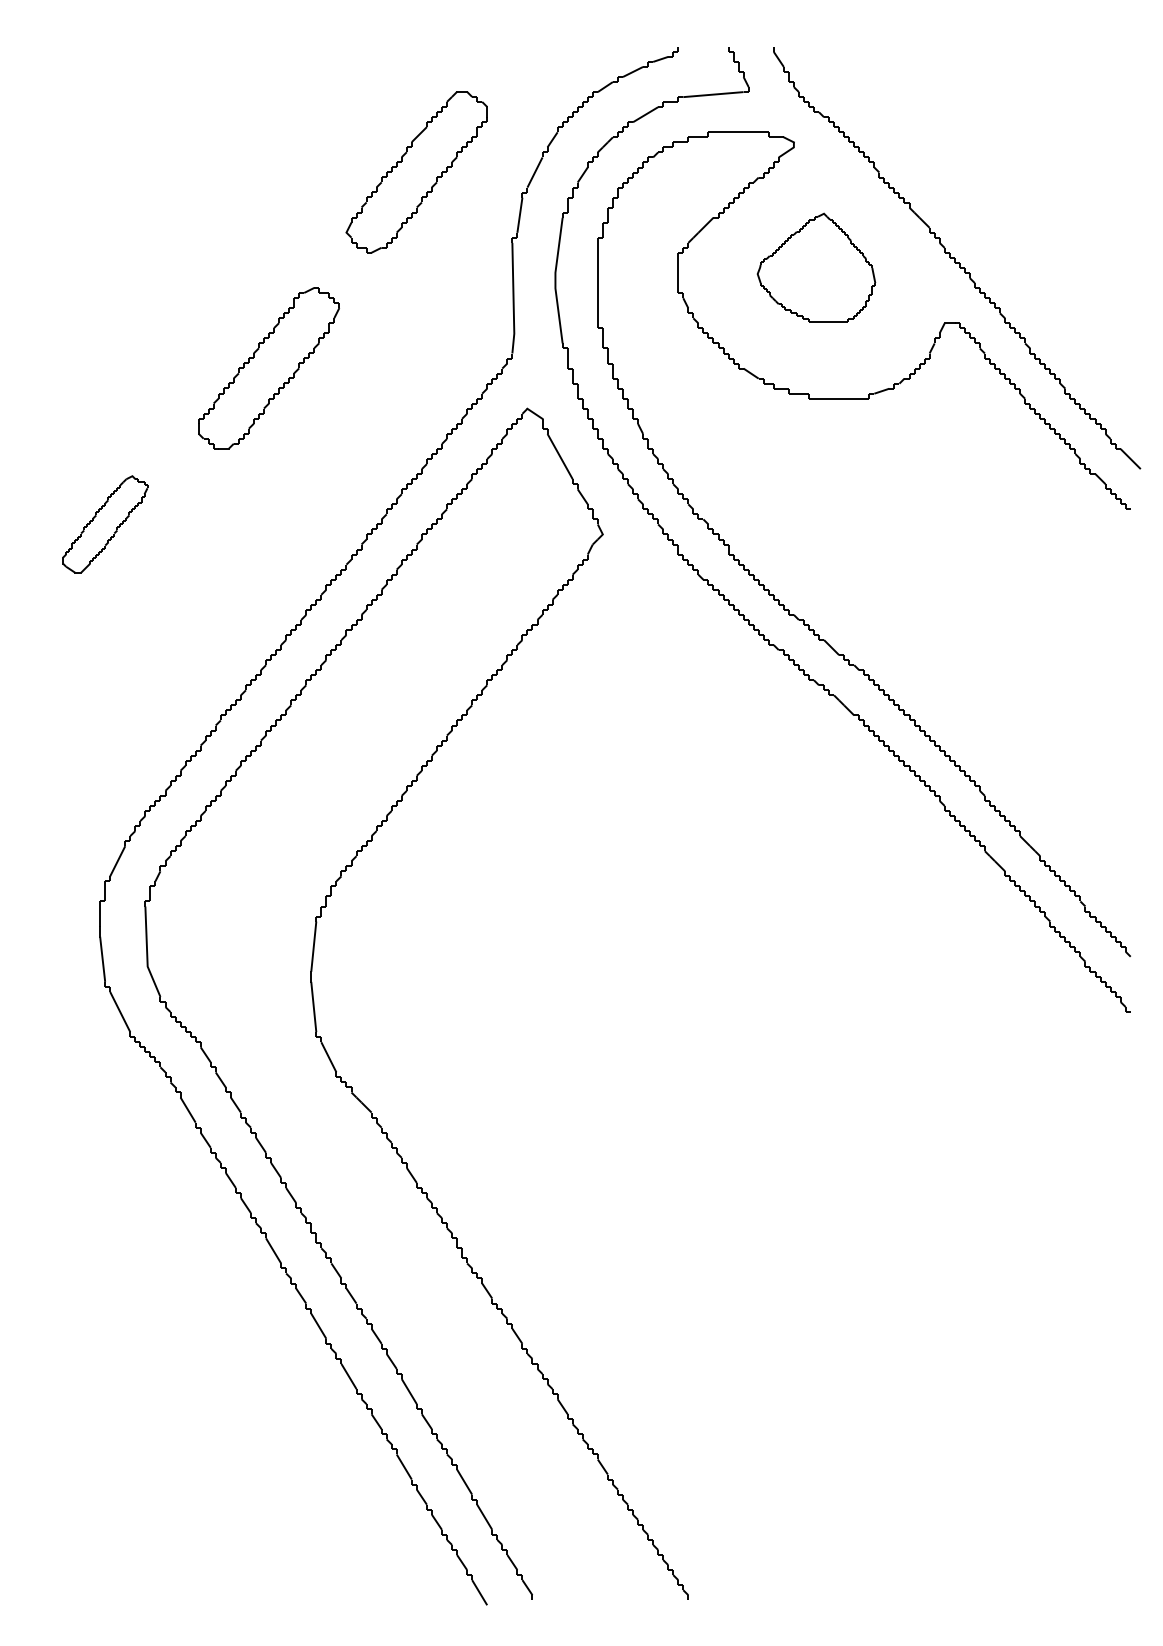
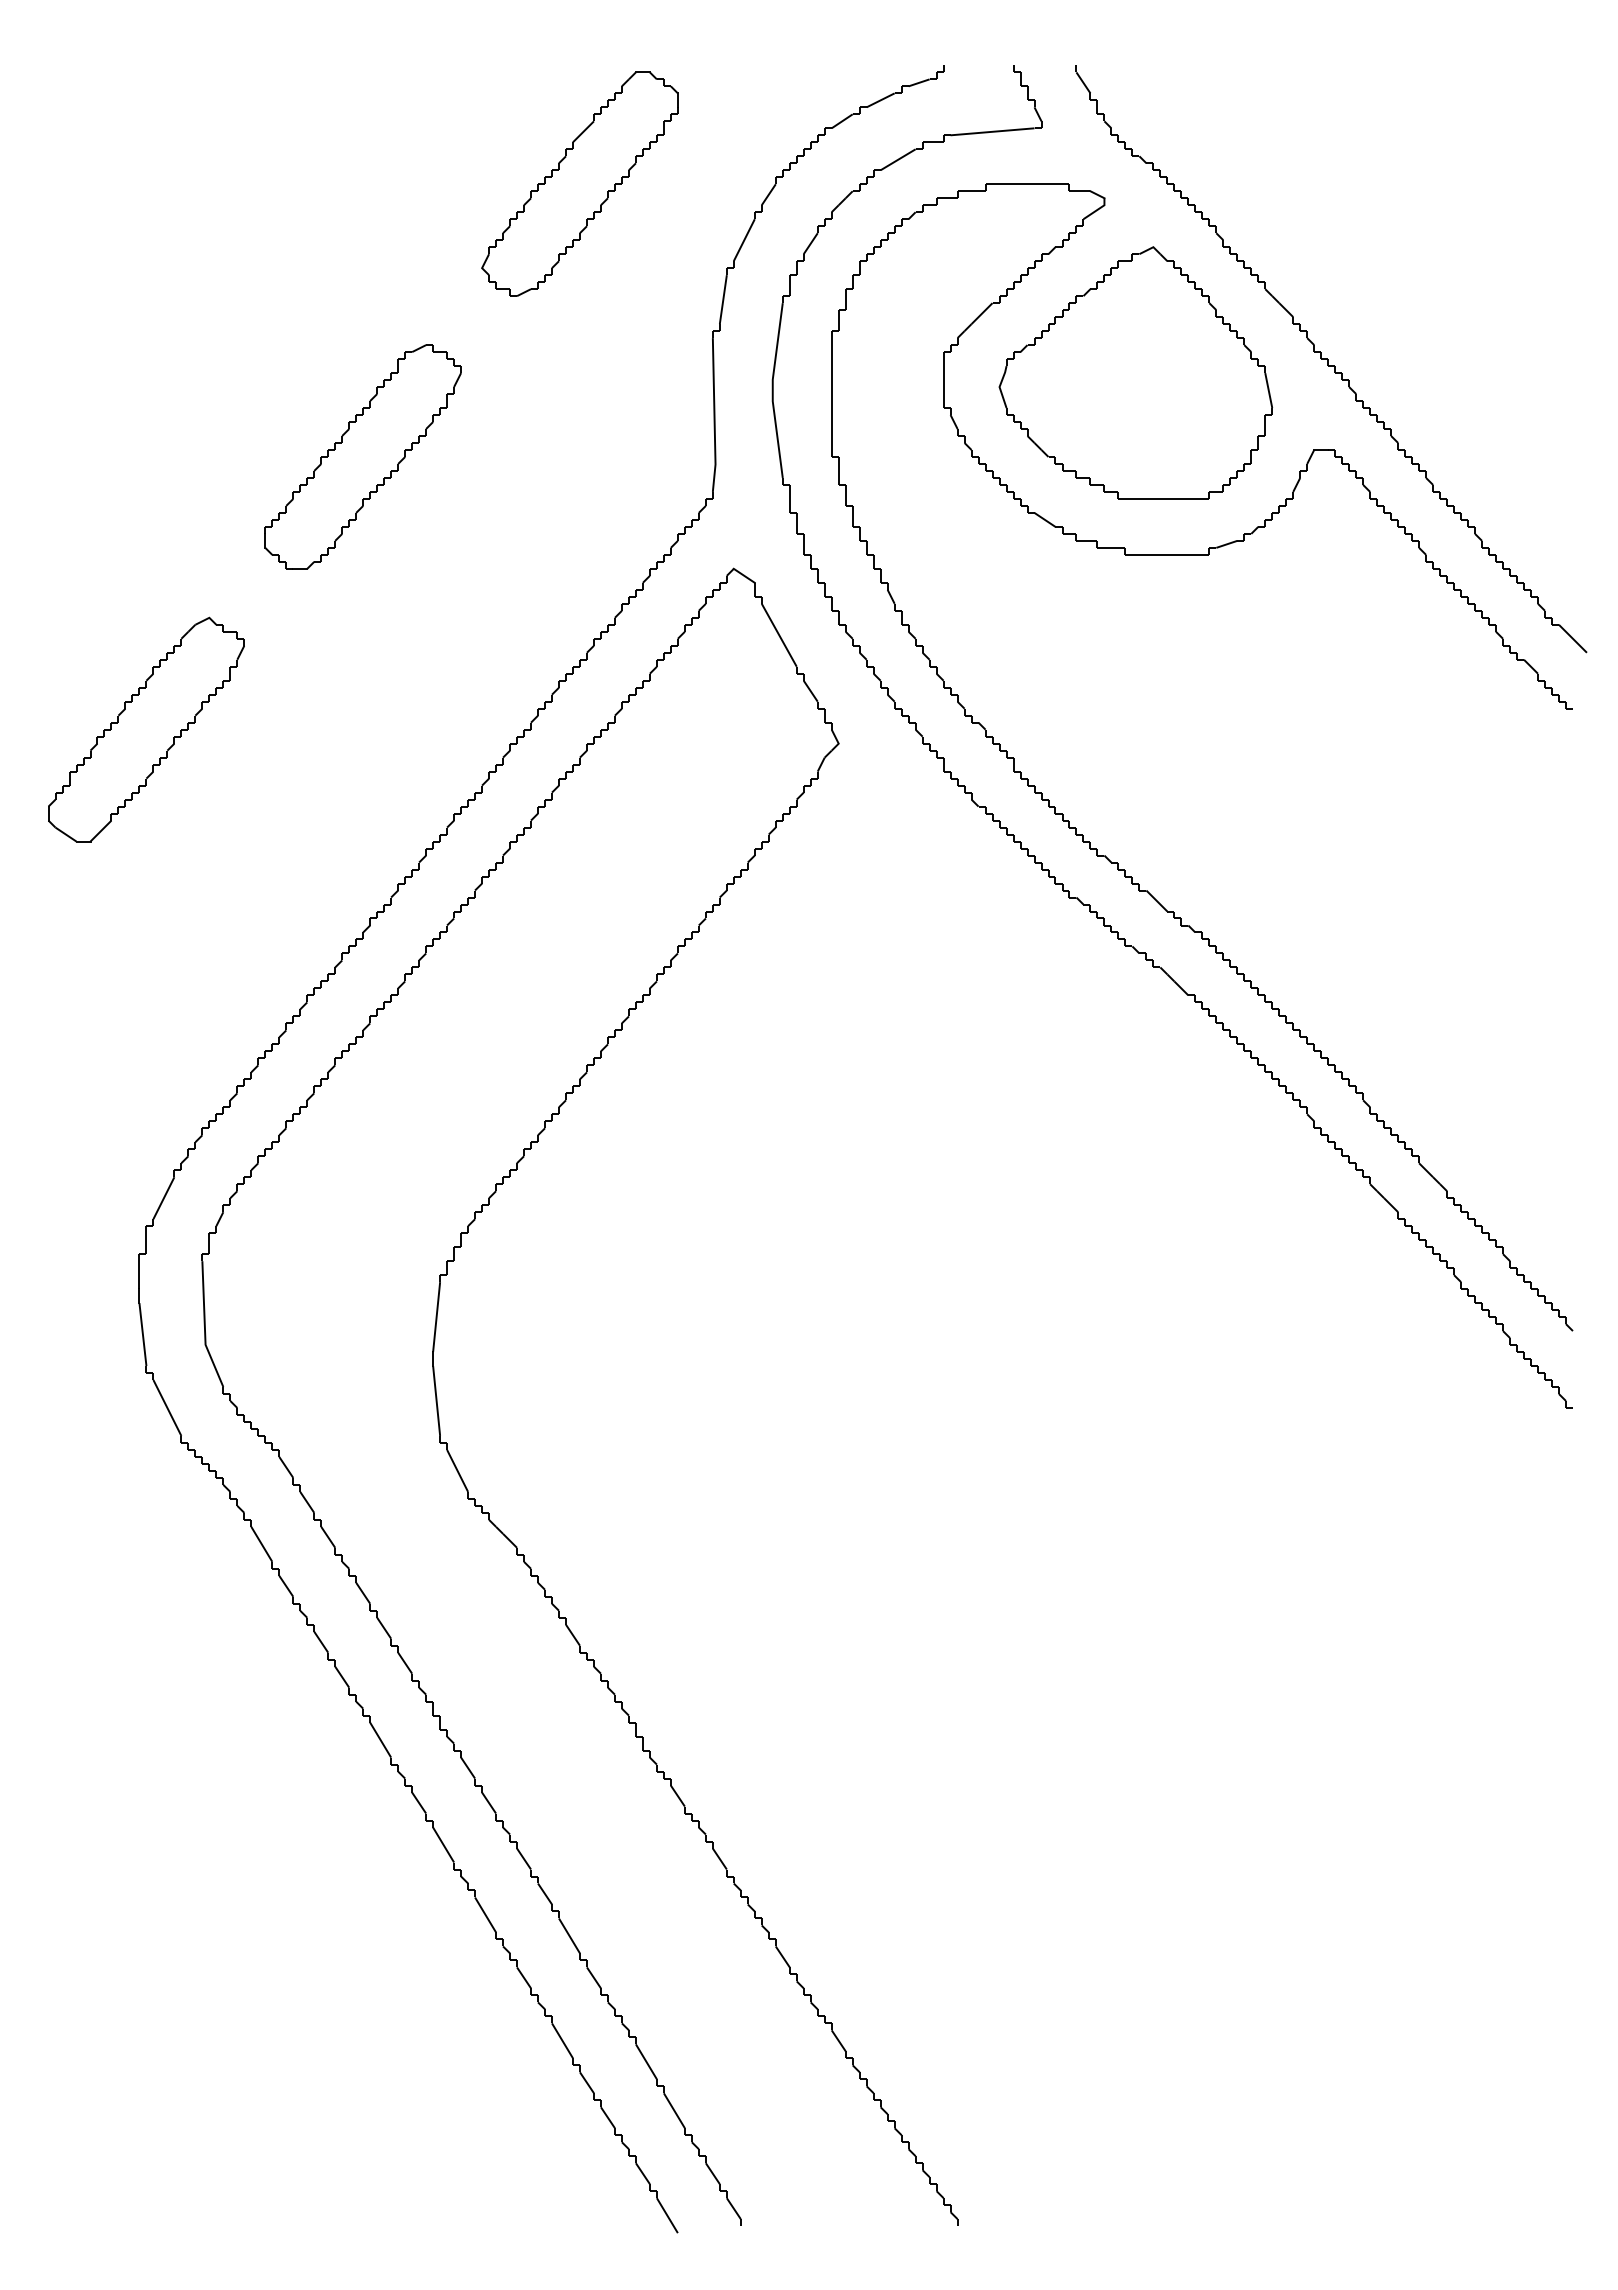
part: (416, 172) -> (579, 184), moved
part: (816, 267) -> (1135, 372), size x1.67
part: (268, 368) -> (362, 457), moved
part: (105, 524) -> (146, 729), size x1.67

